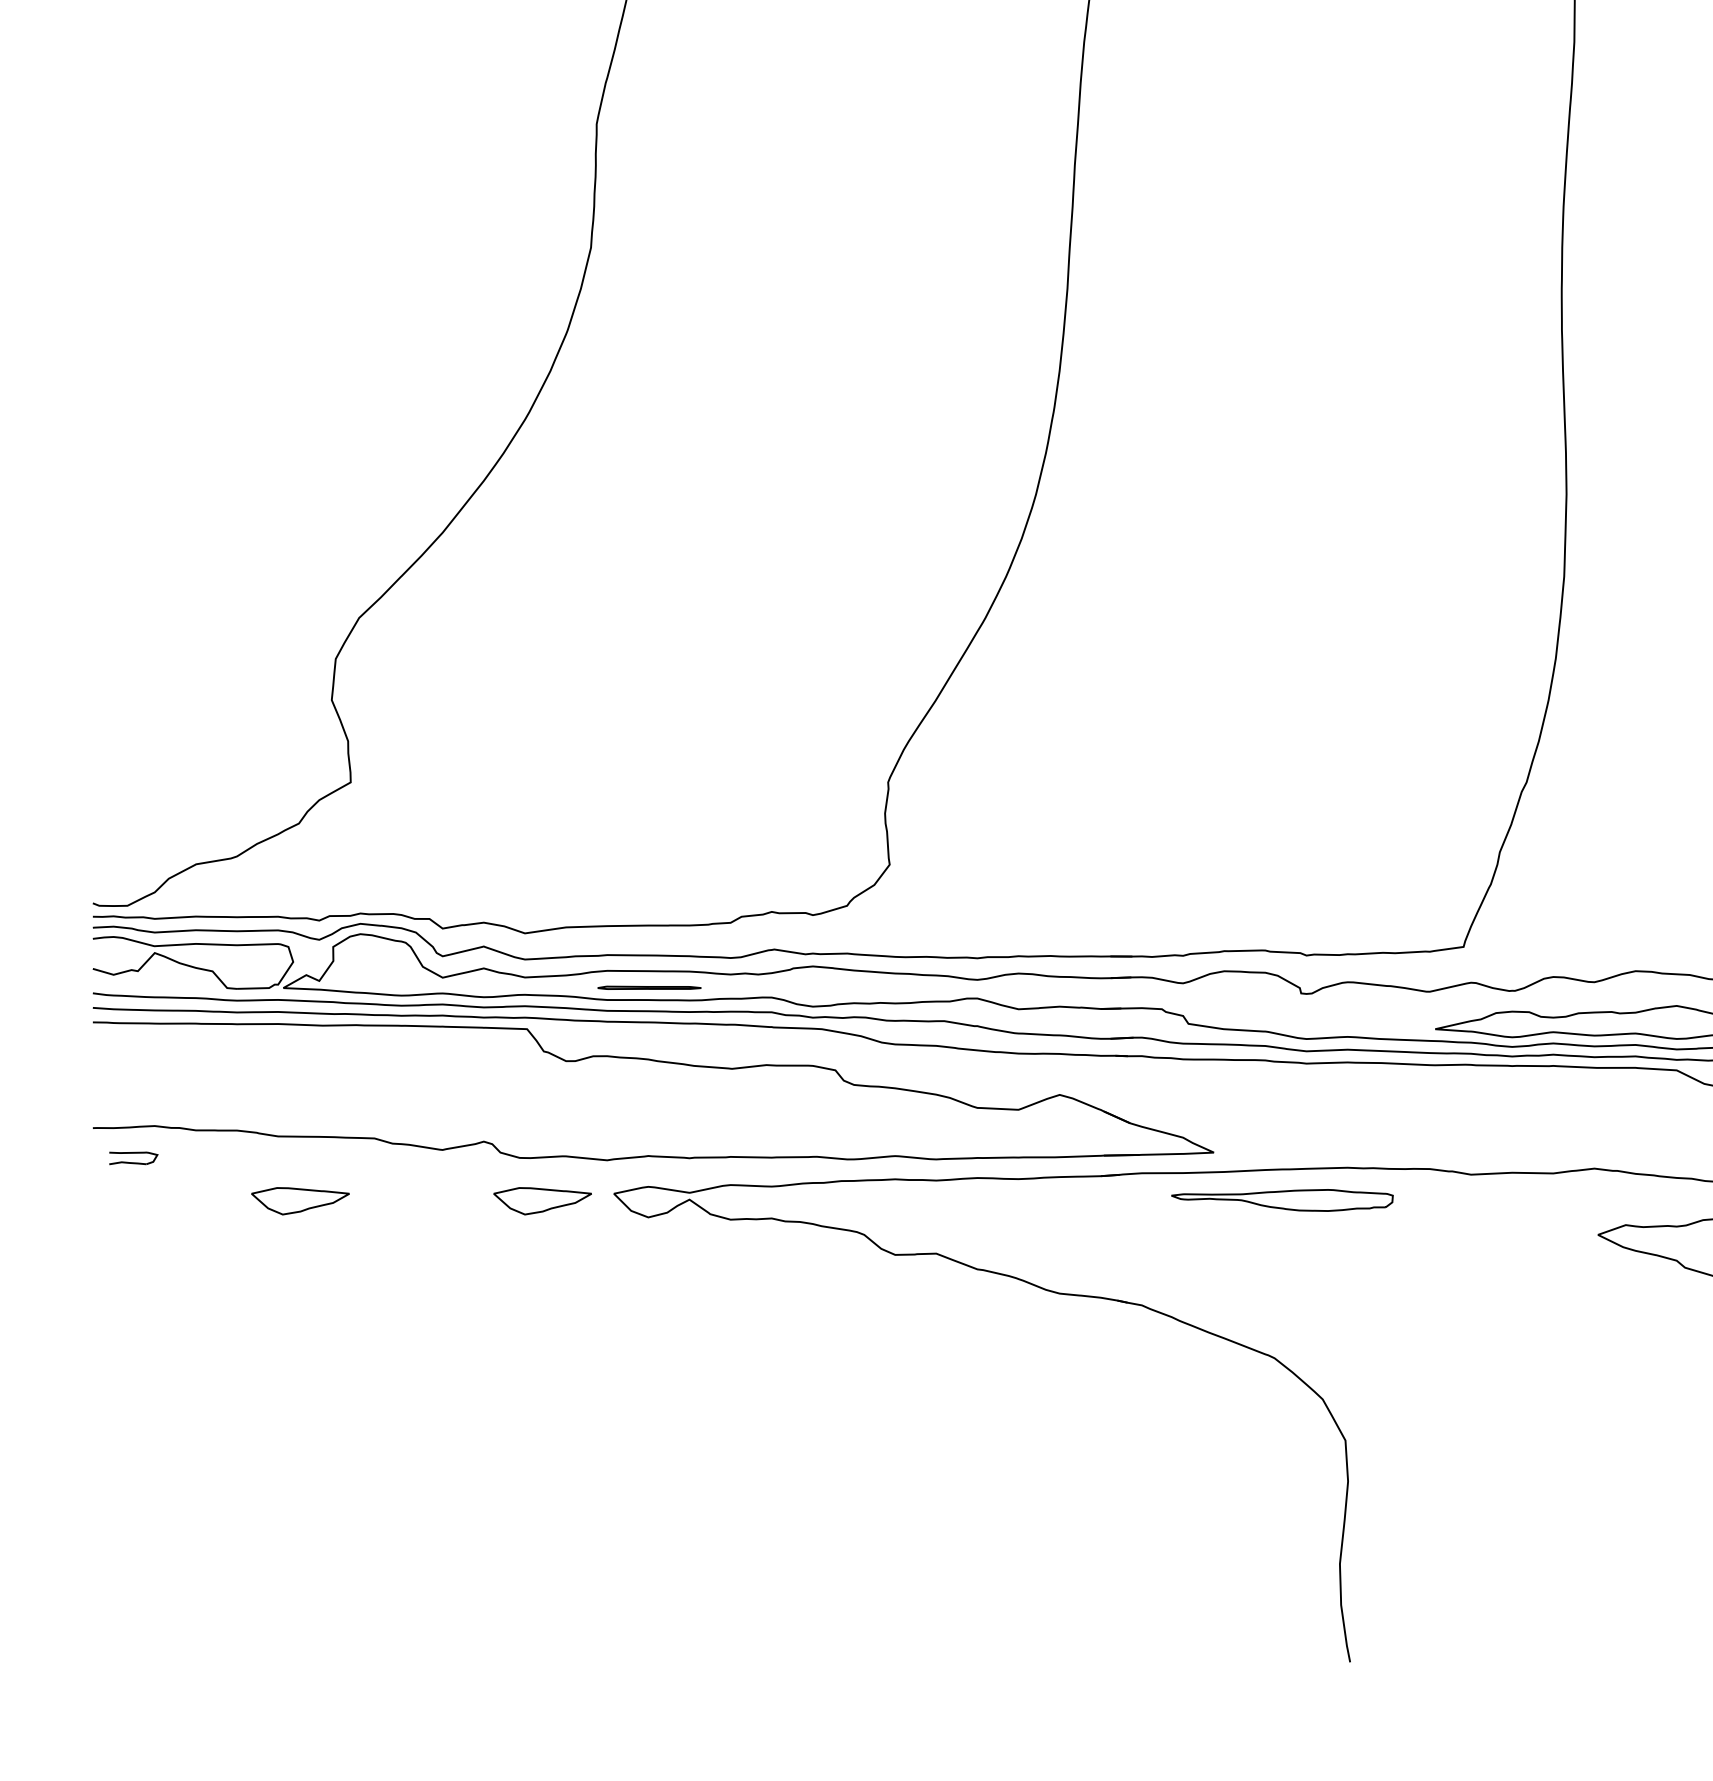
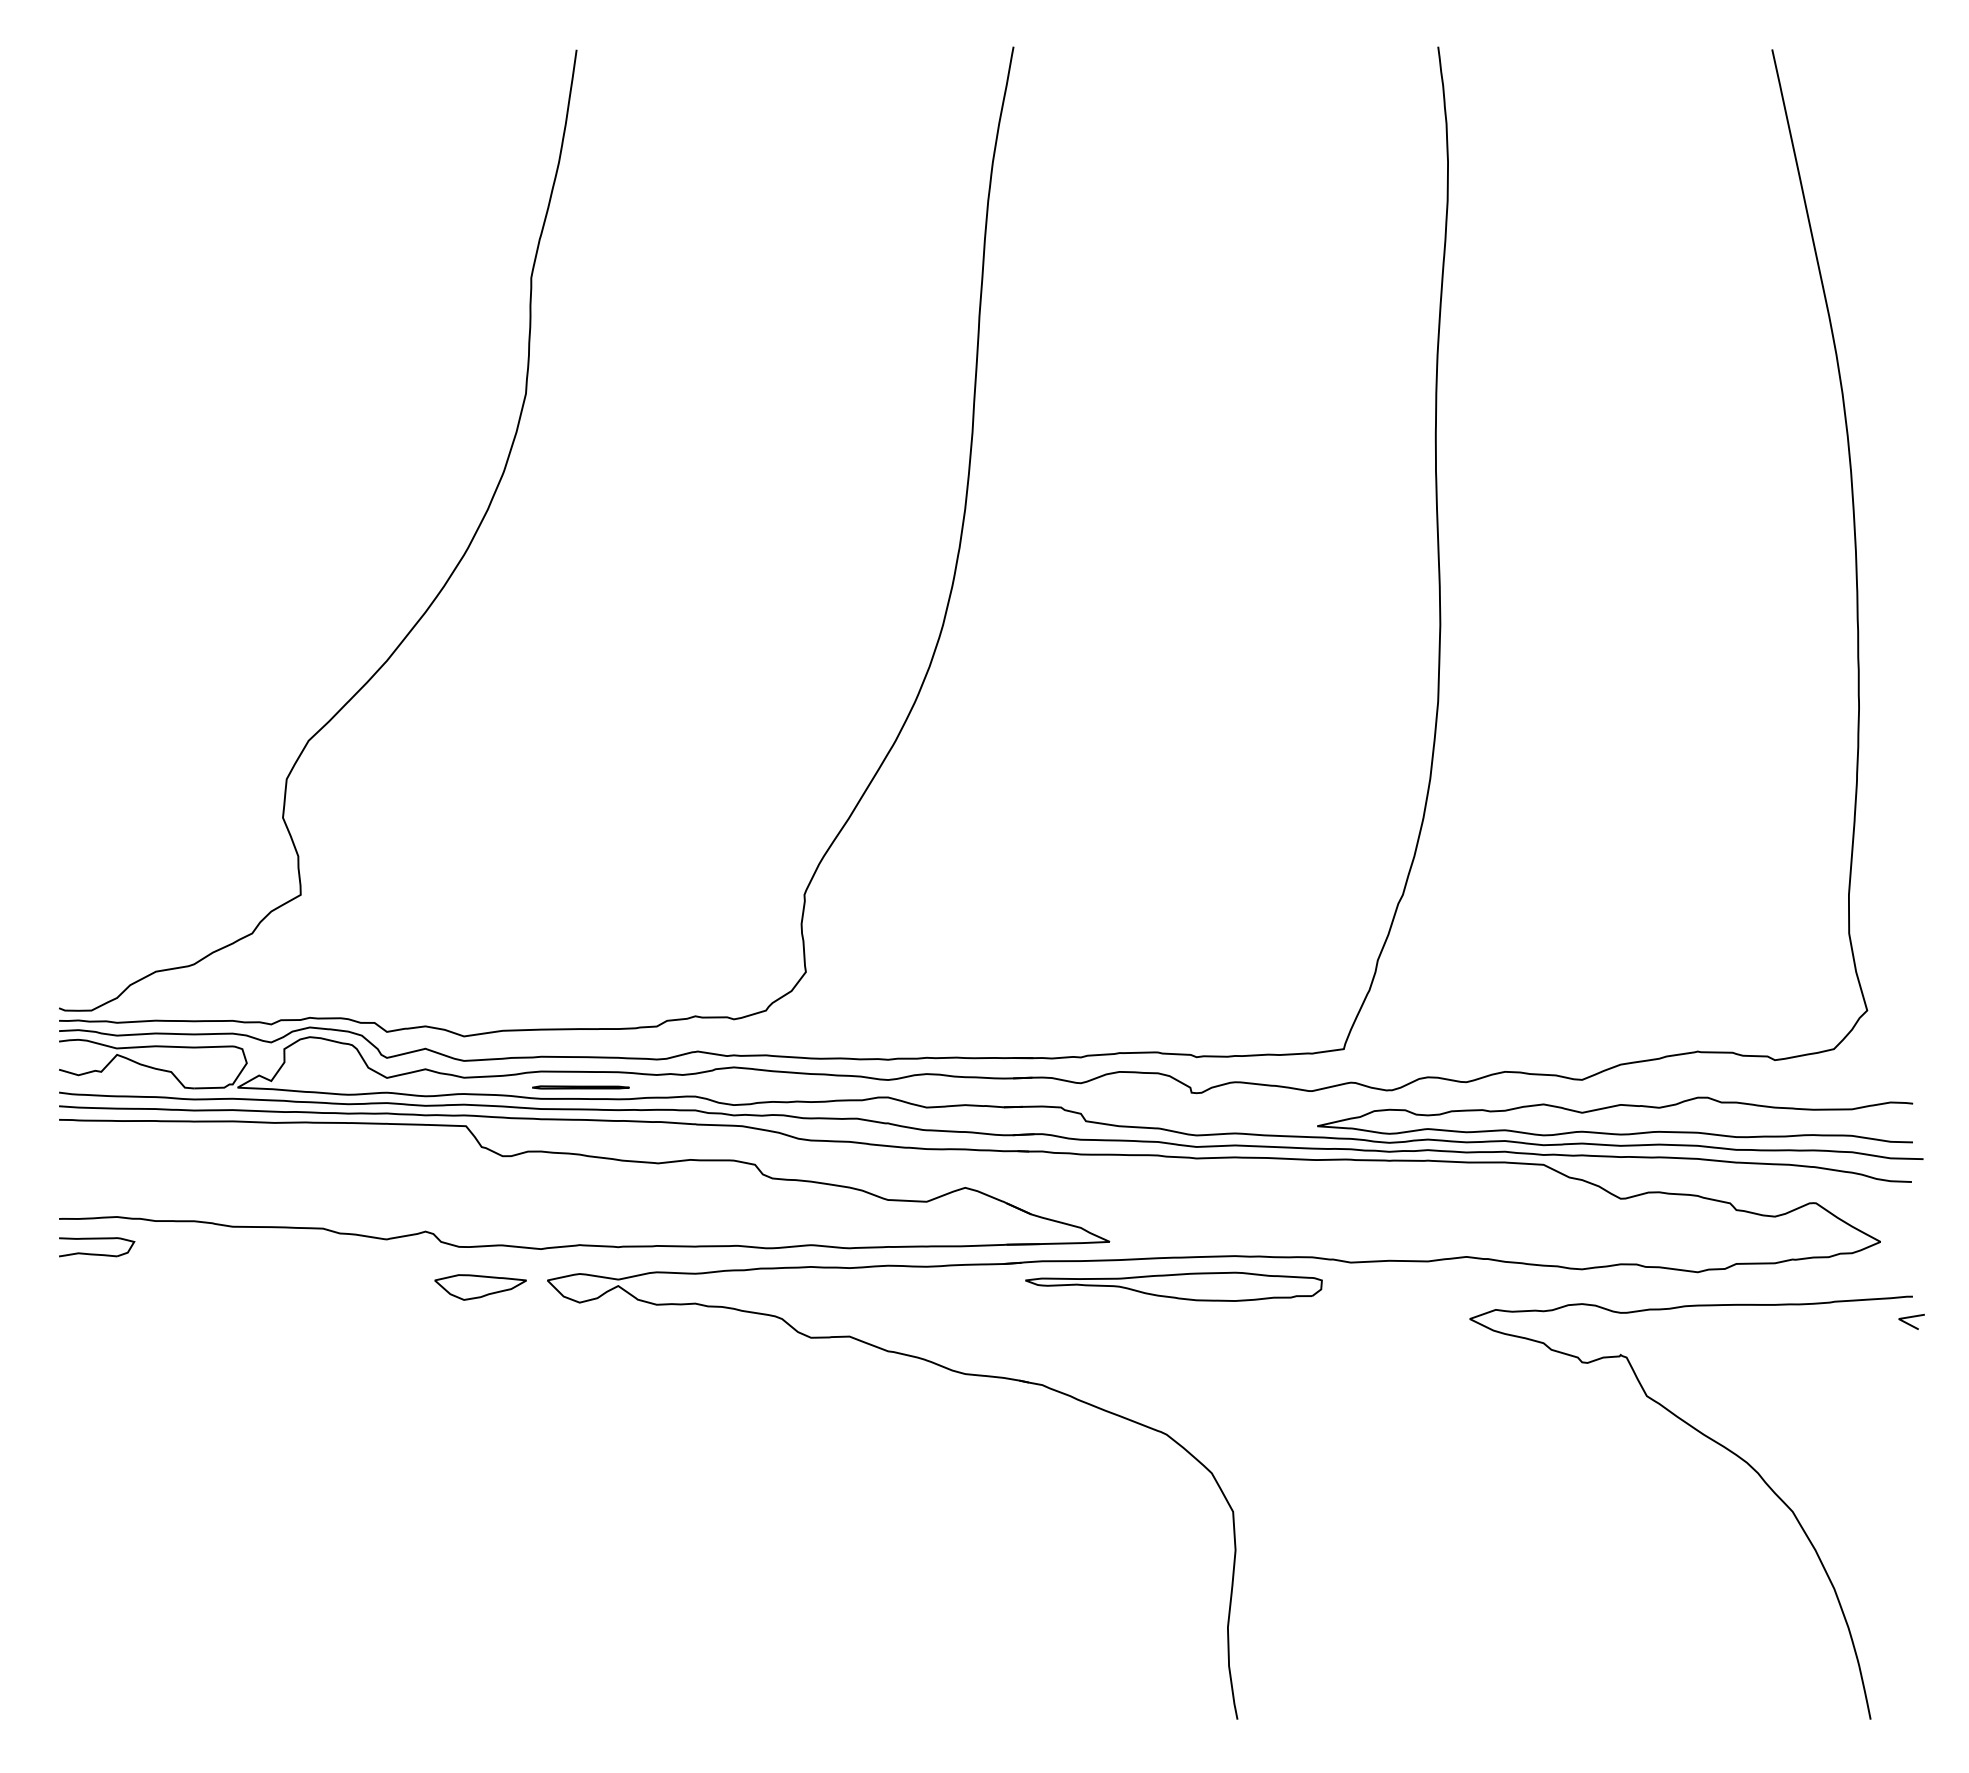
part: (133, 1158) -> (97, 1247), size x1.67
part: (1281, 1200) -> (1173, 1286), size x1.43
part: (300, 1201) -> (253, 1287), removed

